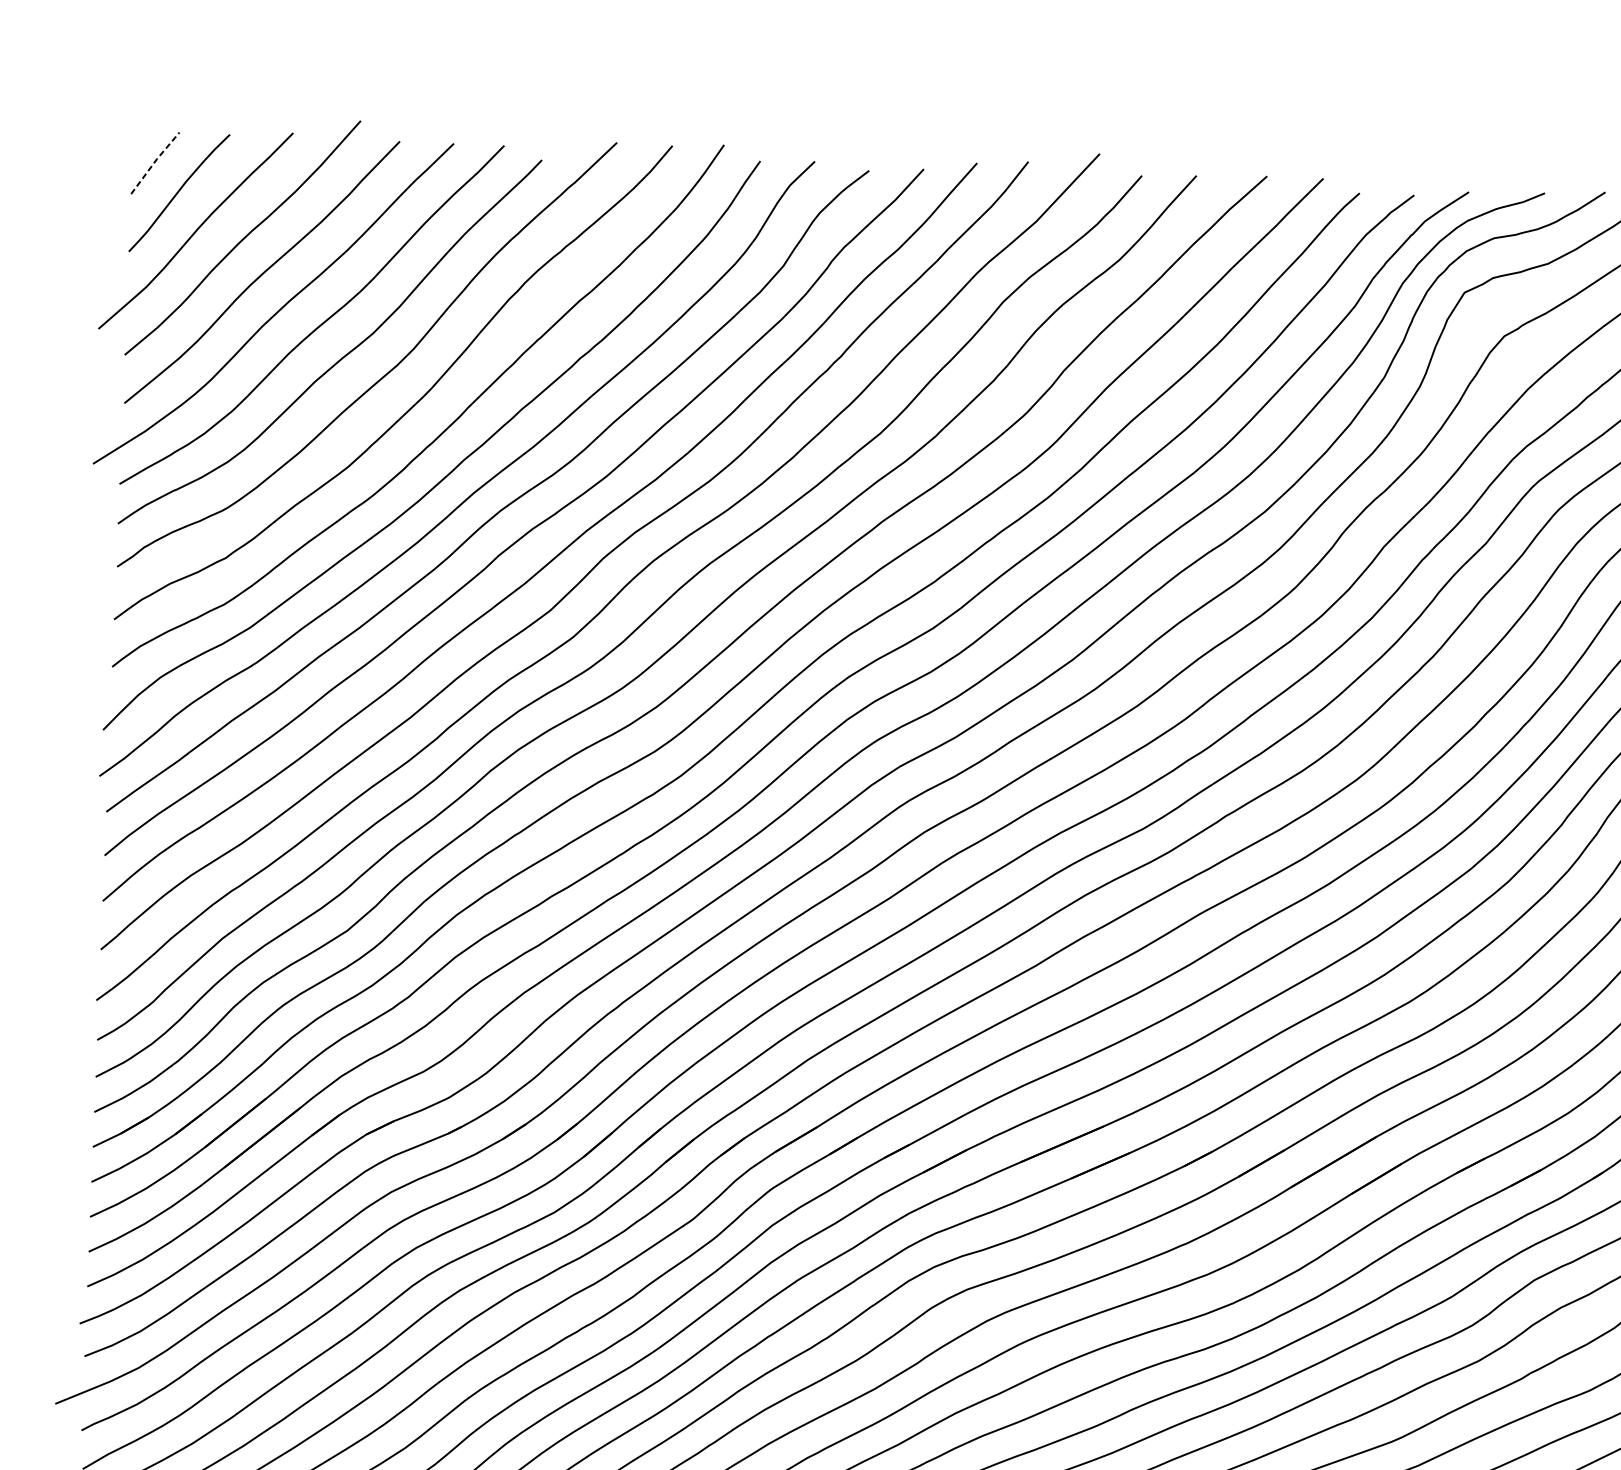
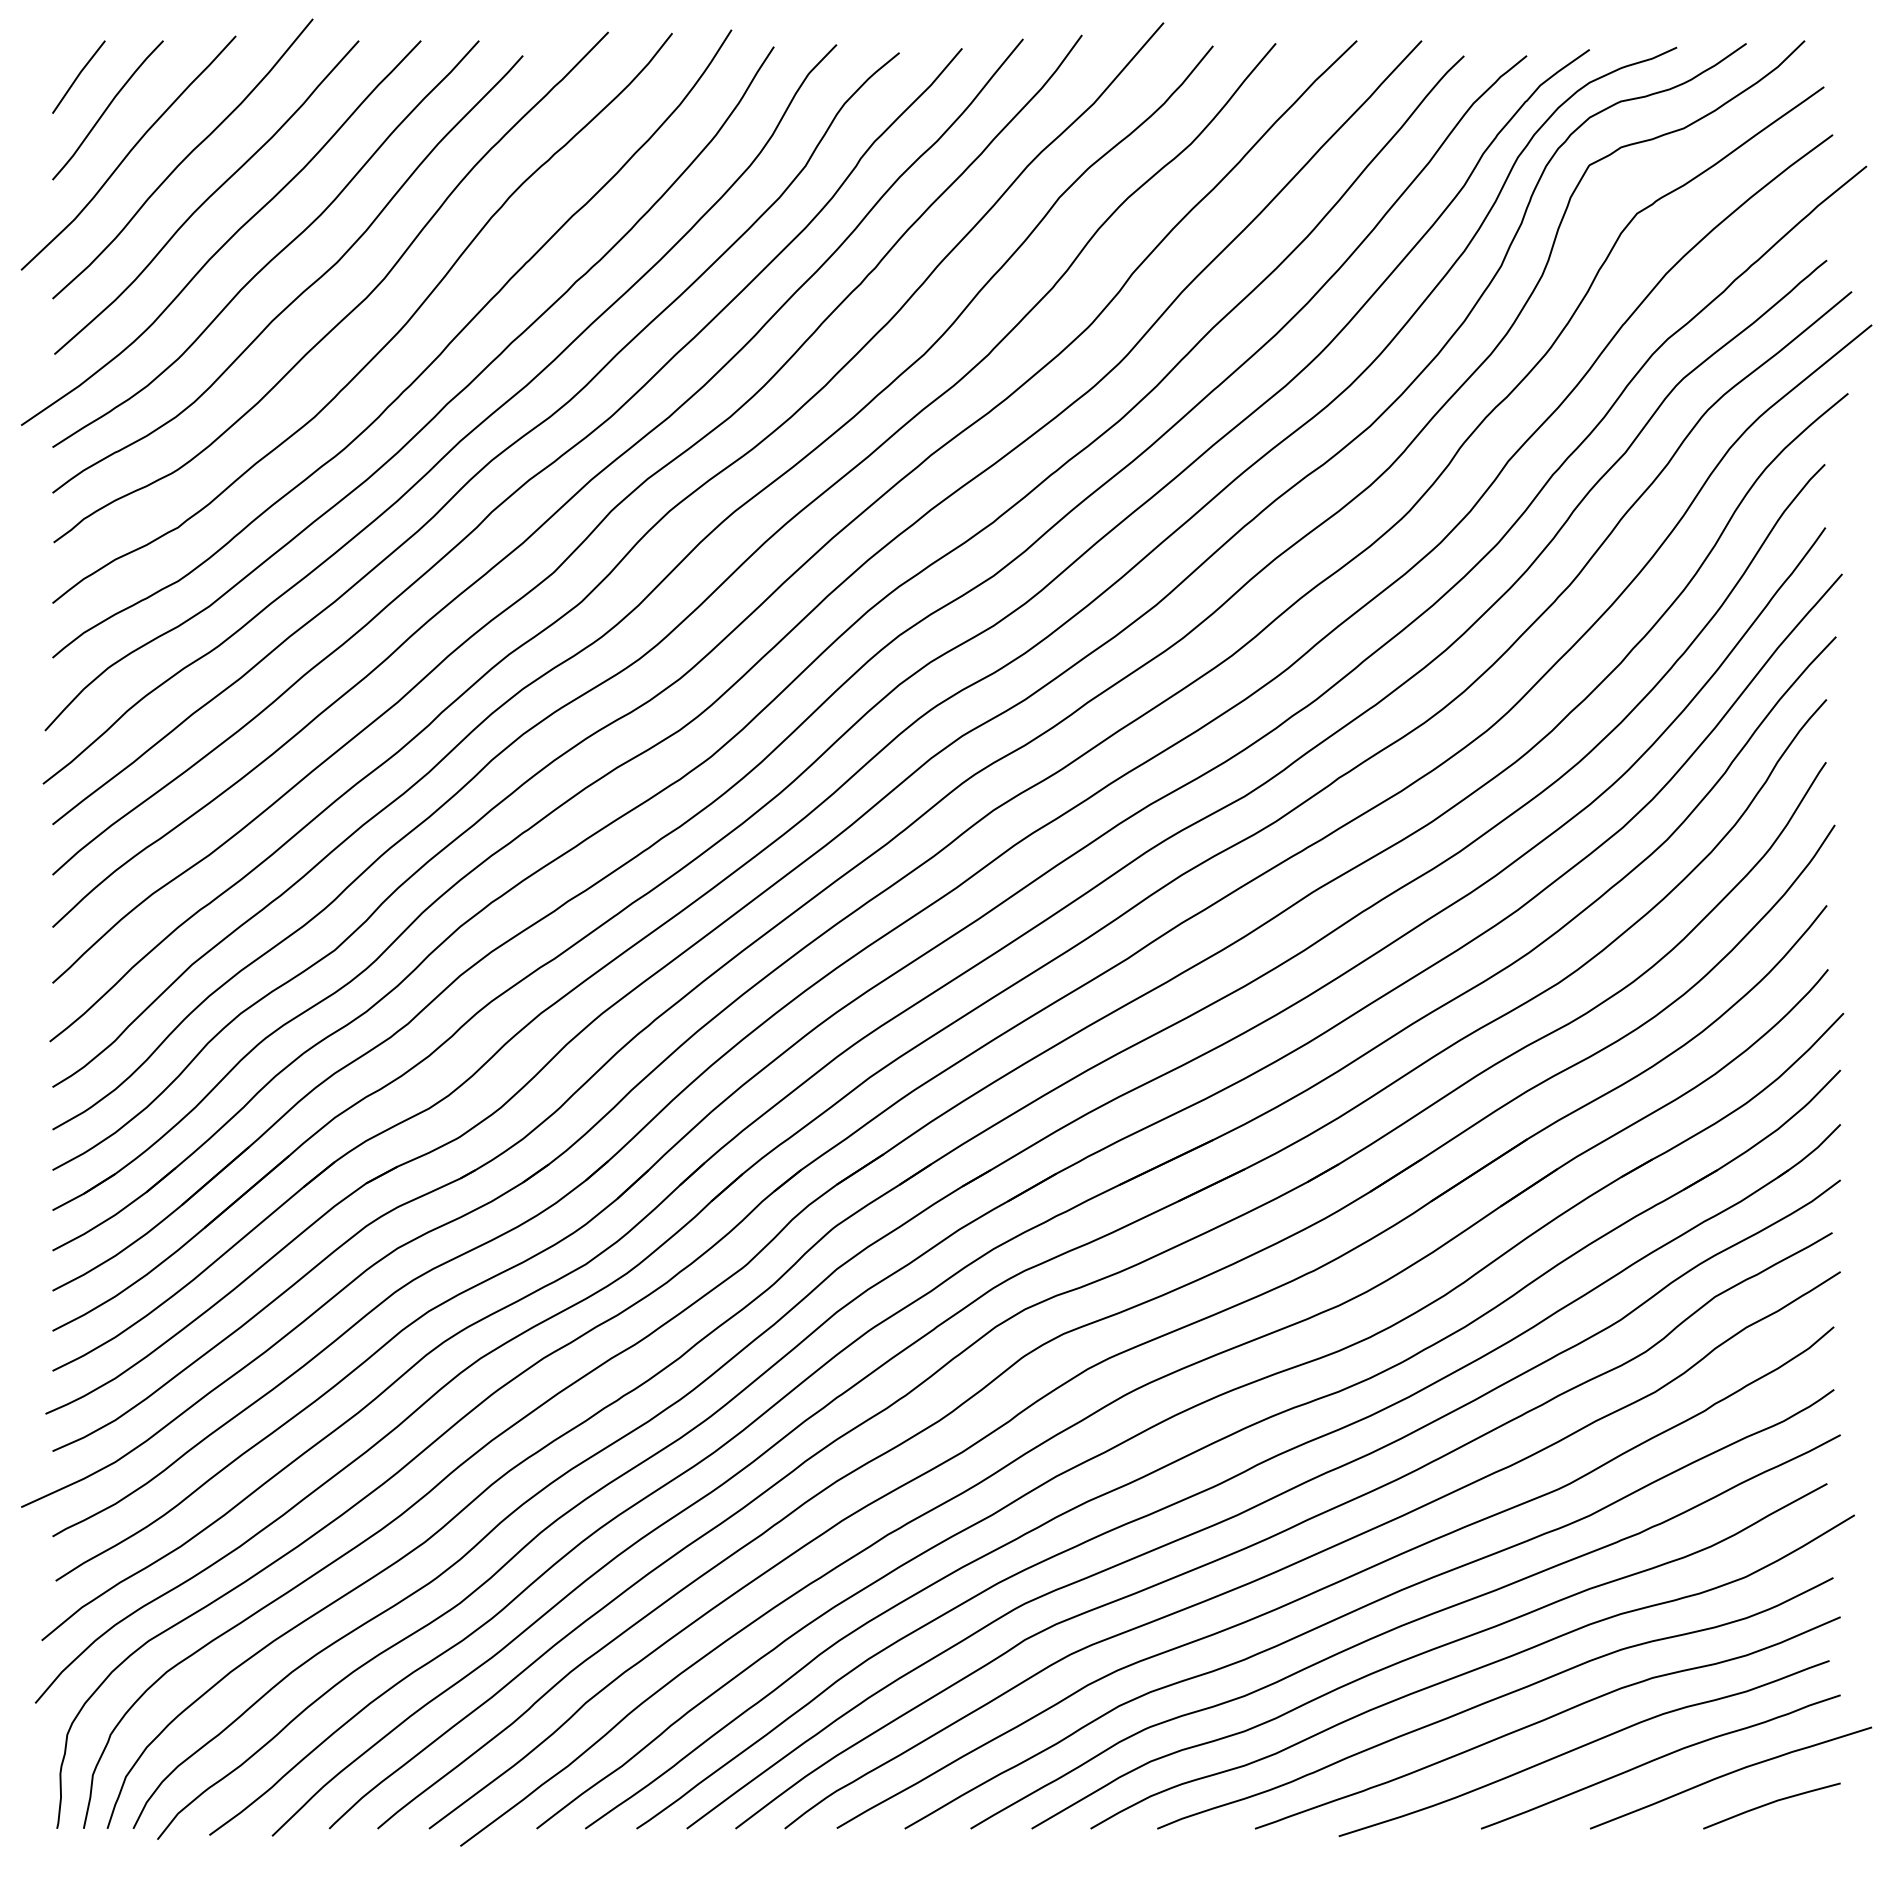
line: (154, 162) -> (78, 76), dashed -> solid

